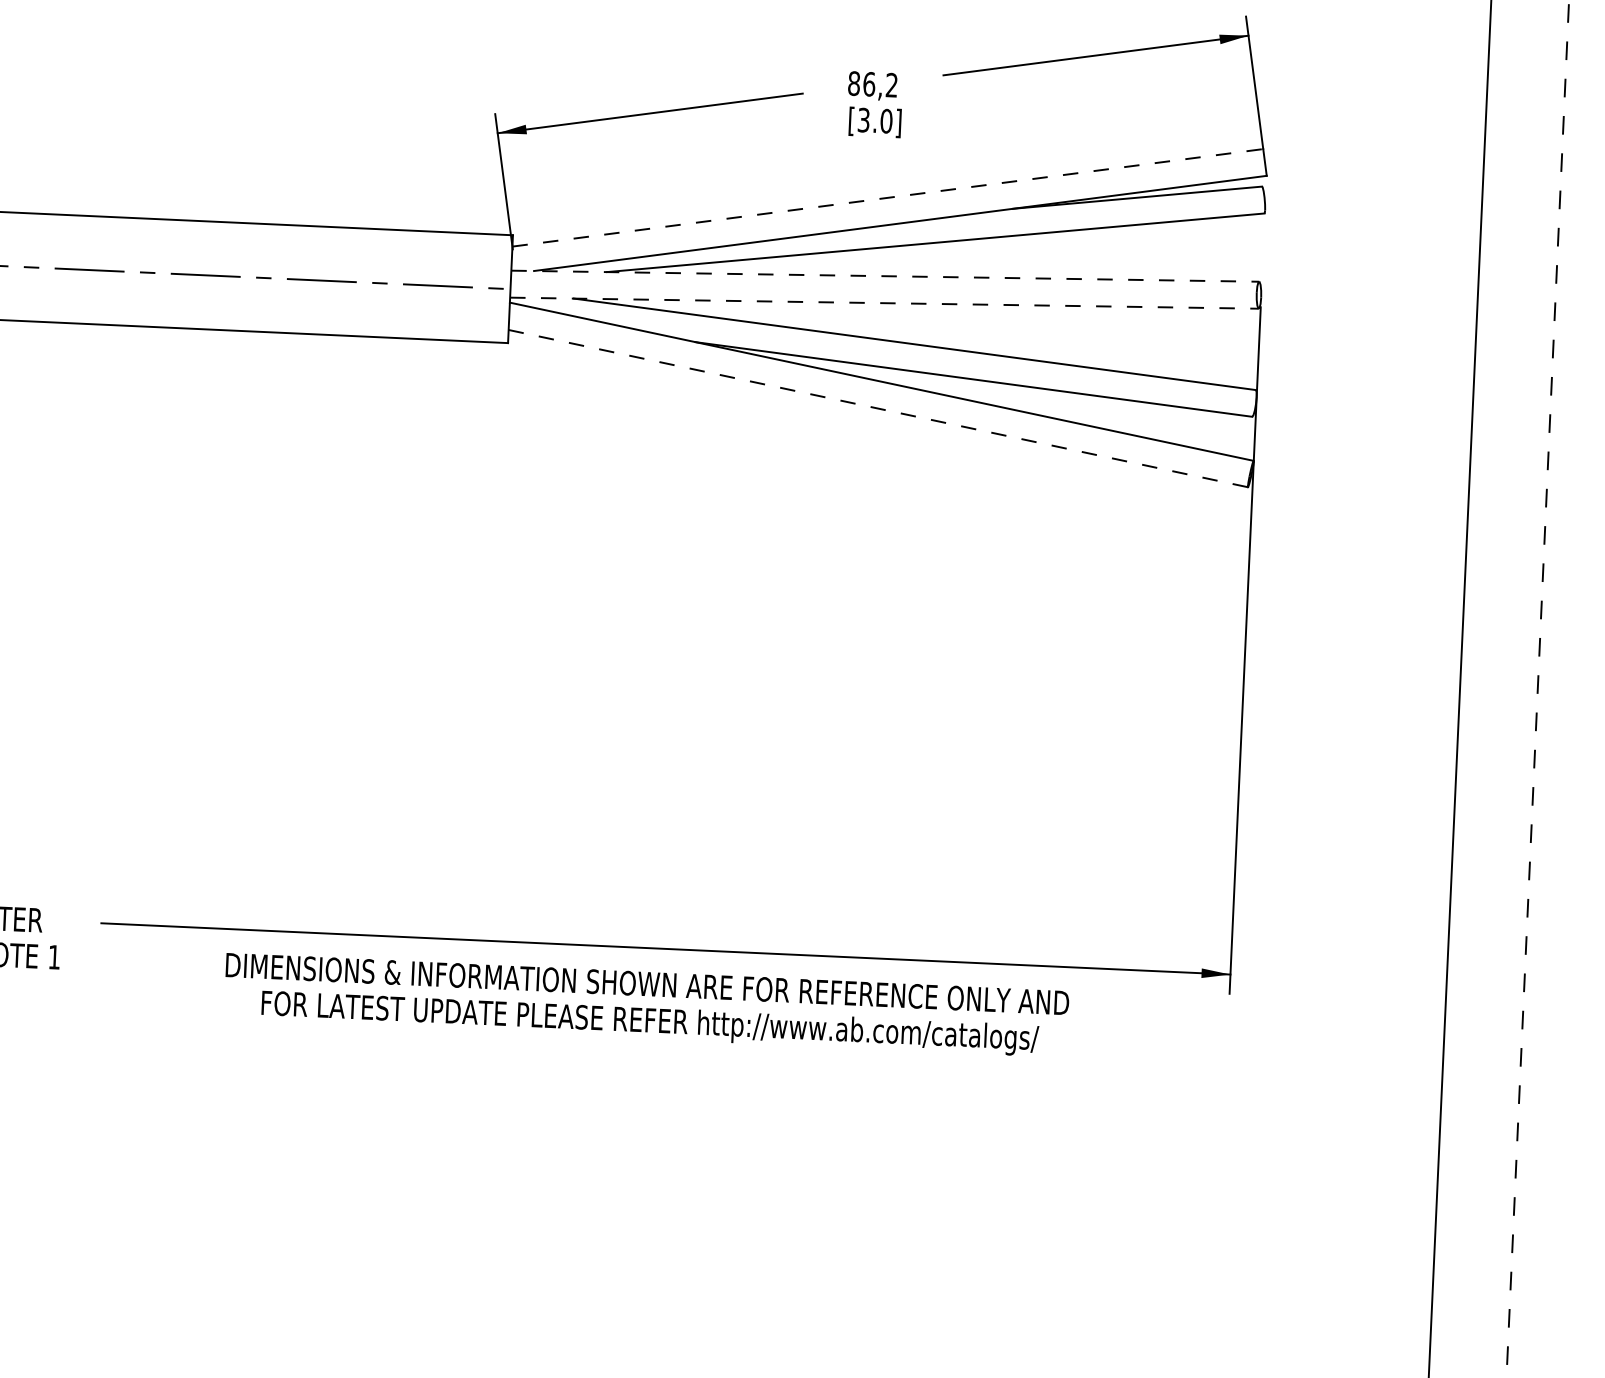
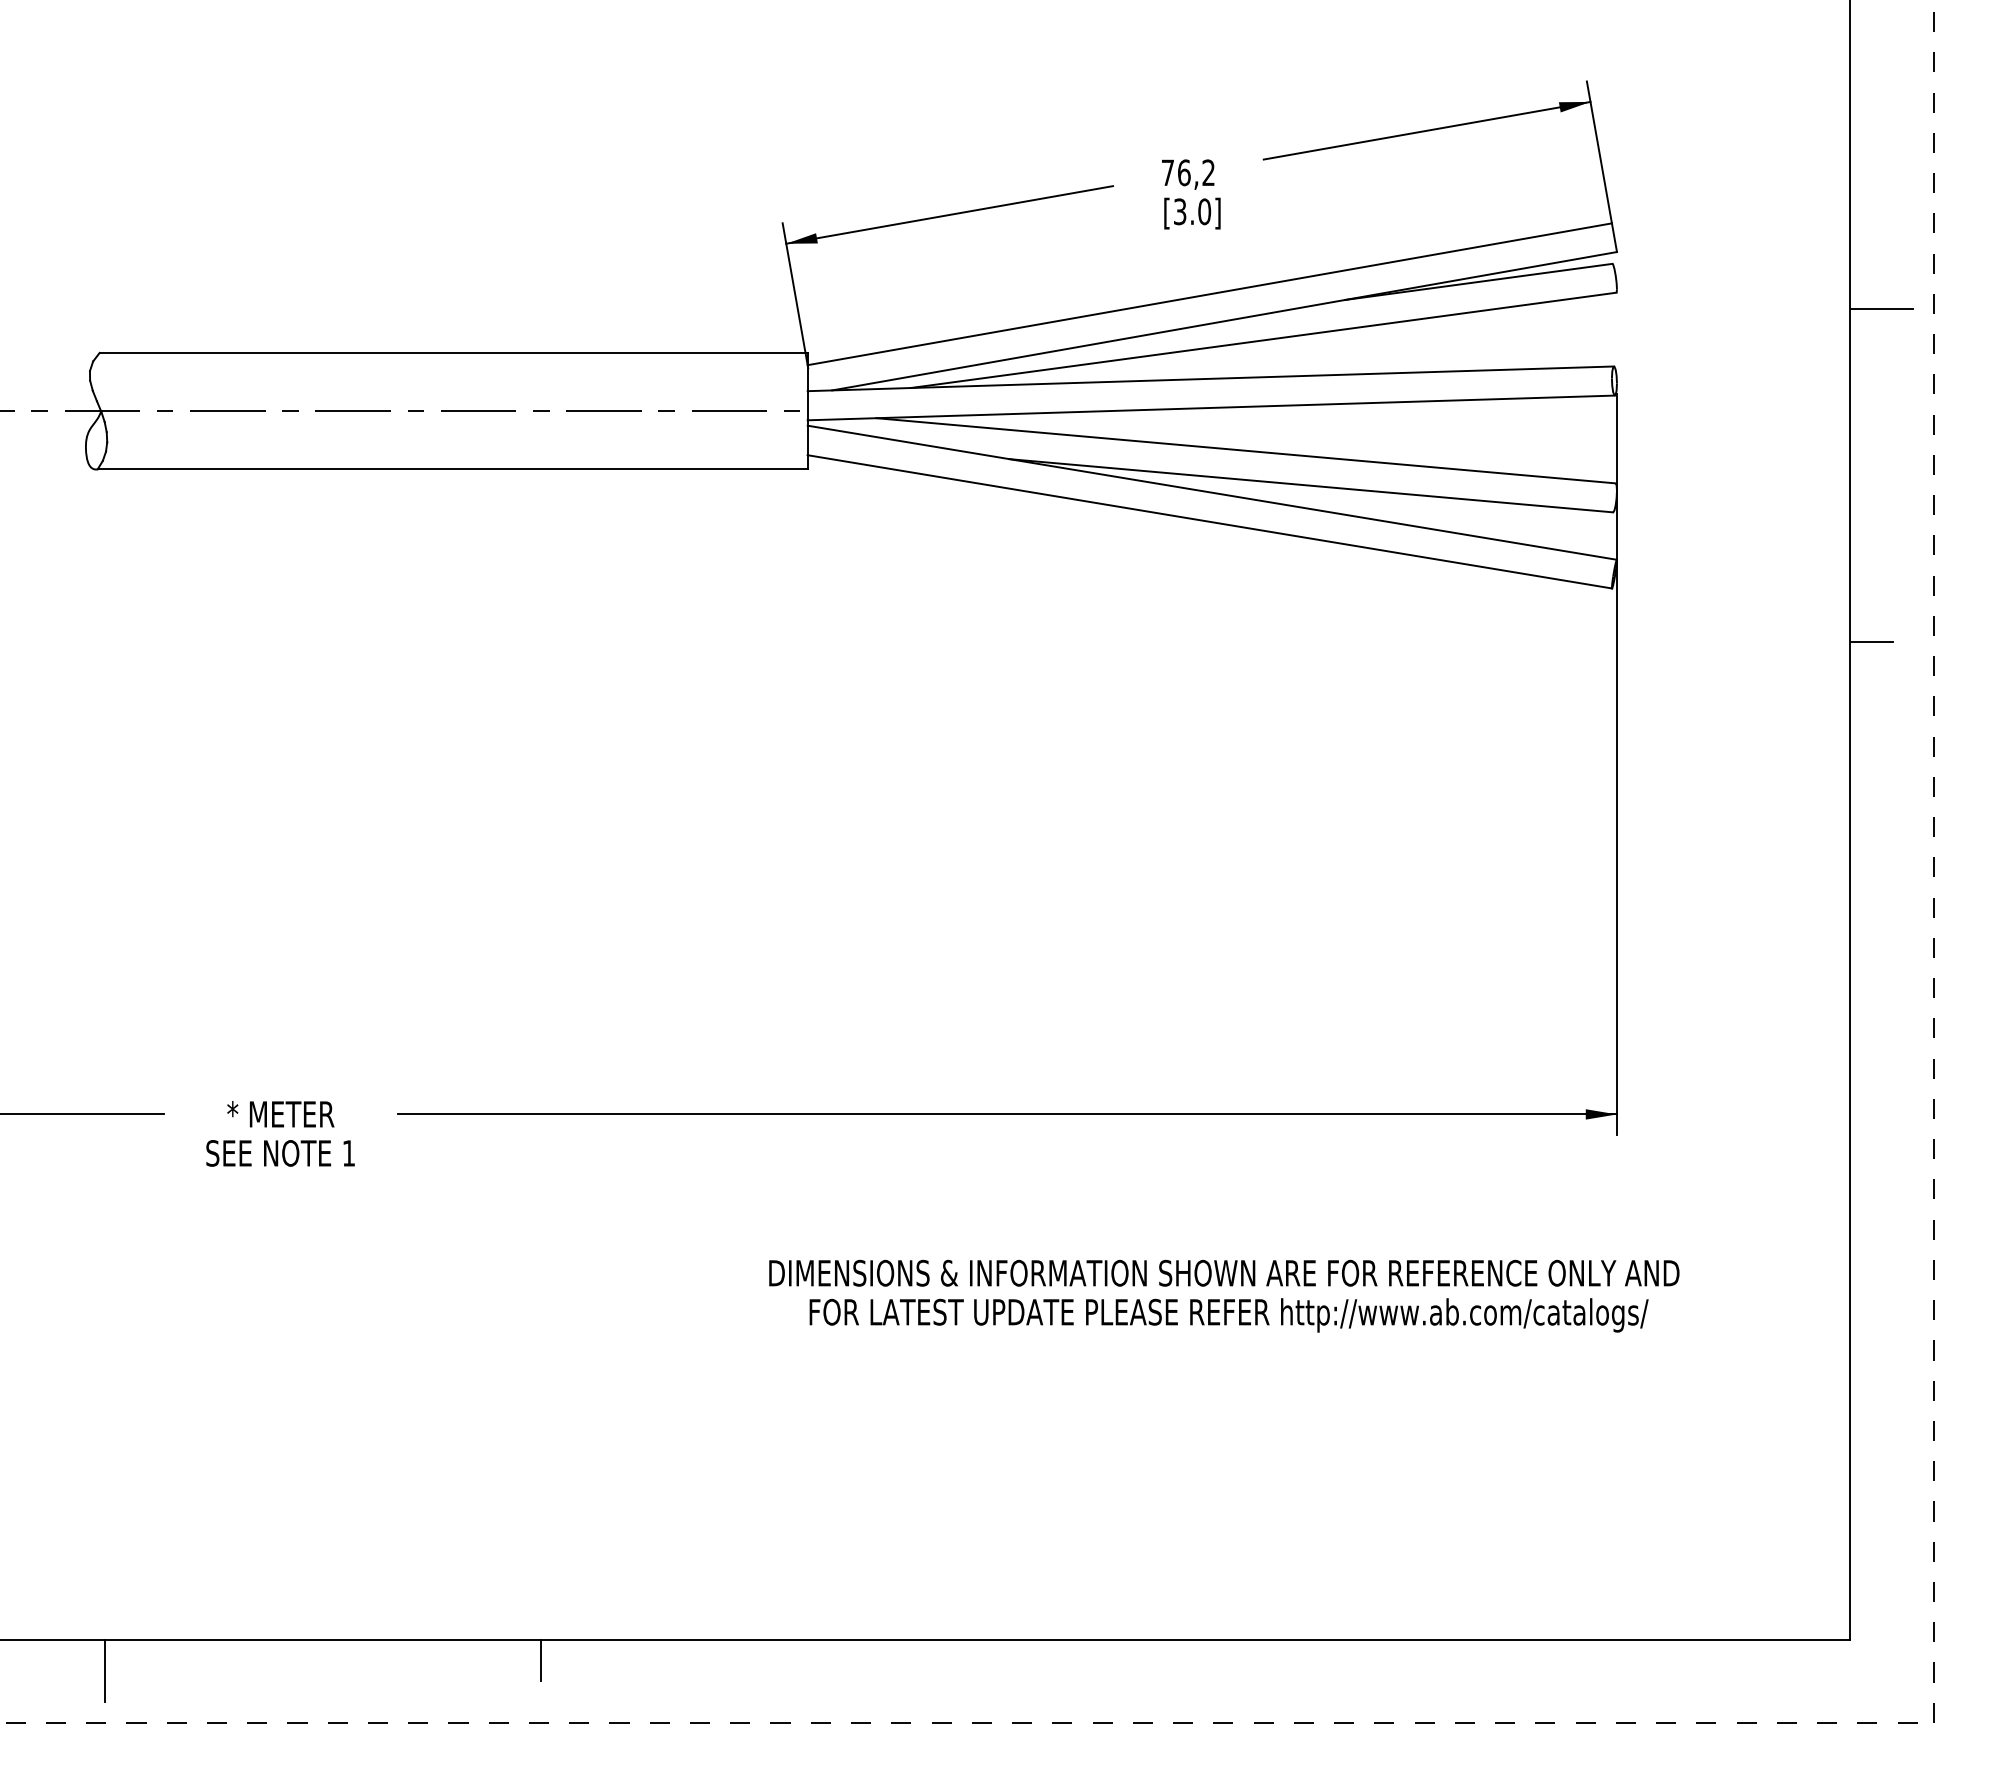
text: (853, 83) -> (1167, 172), 86,2 -> 76,2
line: (888, 198) -> (1210, 294), dashed -> solid
line: (1510, 239) -> (1882, 308), added
line: (885, 275) -> (1211, 378), dashed -> solid
line: (884, 302) -> (1211, 407), dashed -> solid
line: (878, 408) -> (1209, 521), dashed -> solid
line: (1486, 547) -> (1871, 641), added
text: (646, 1004) -> (1224, 1295), moved

